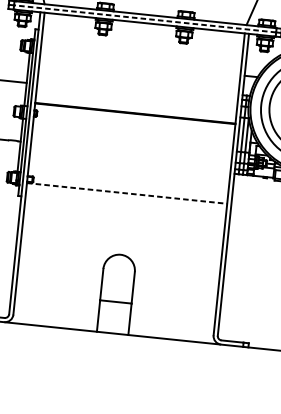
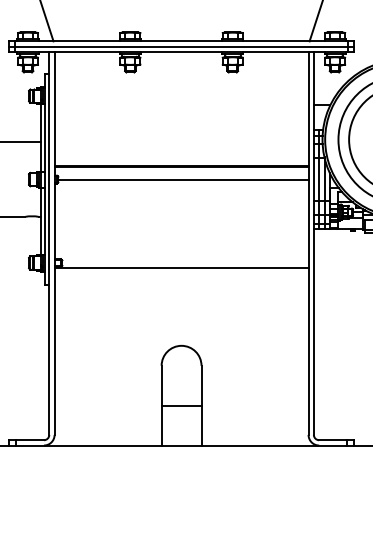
line: (145, 18) -> (181, 46), dashed -> solid
line: (135, 123) -> (183, 179), added
line: (127, 193) -> (181, 268), dashed -> solid

